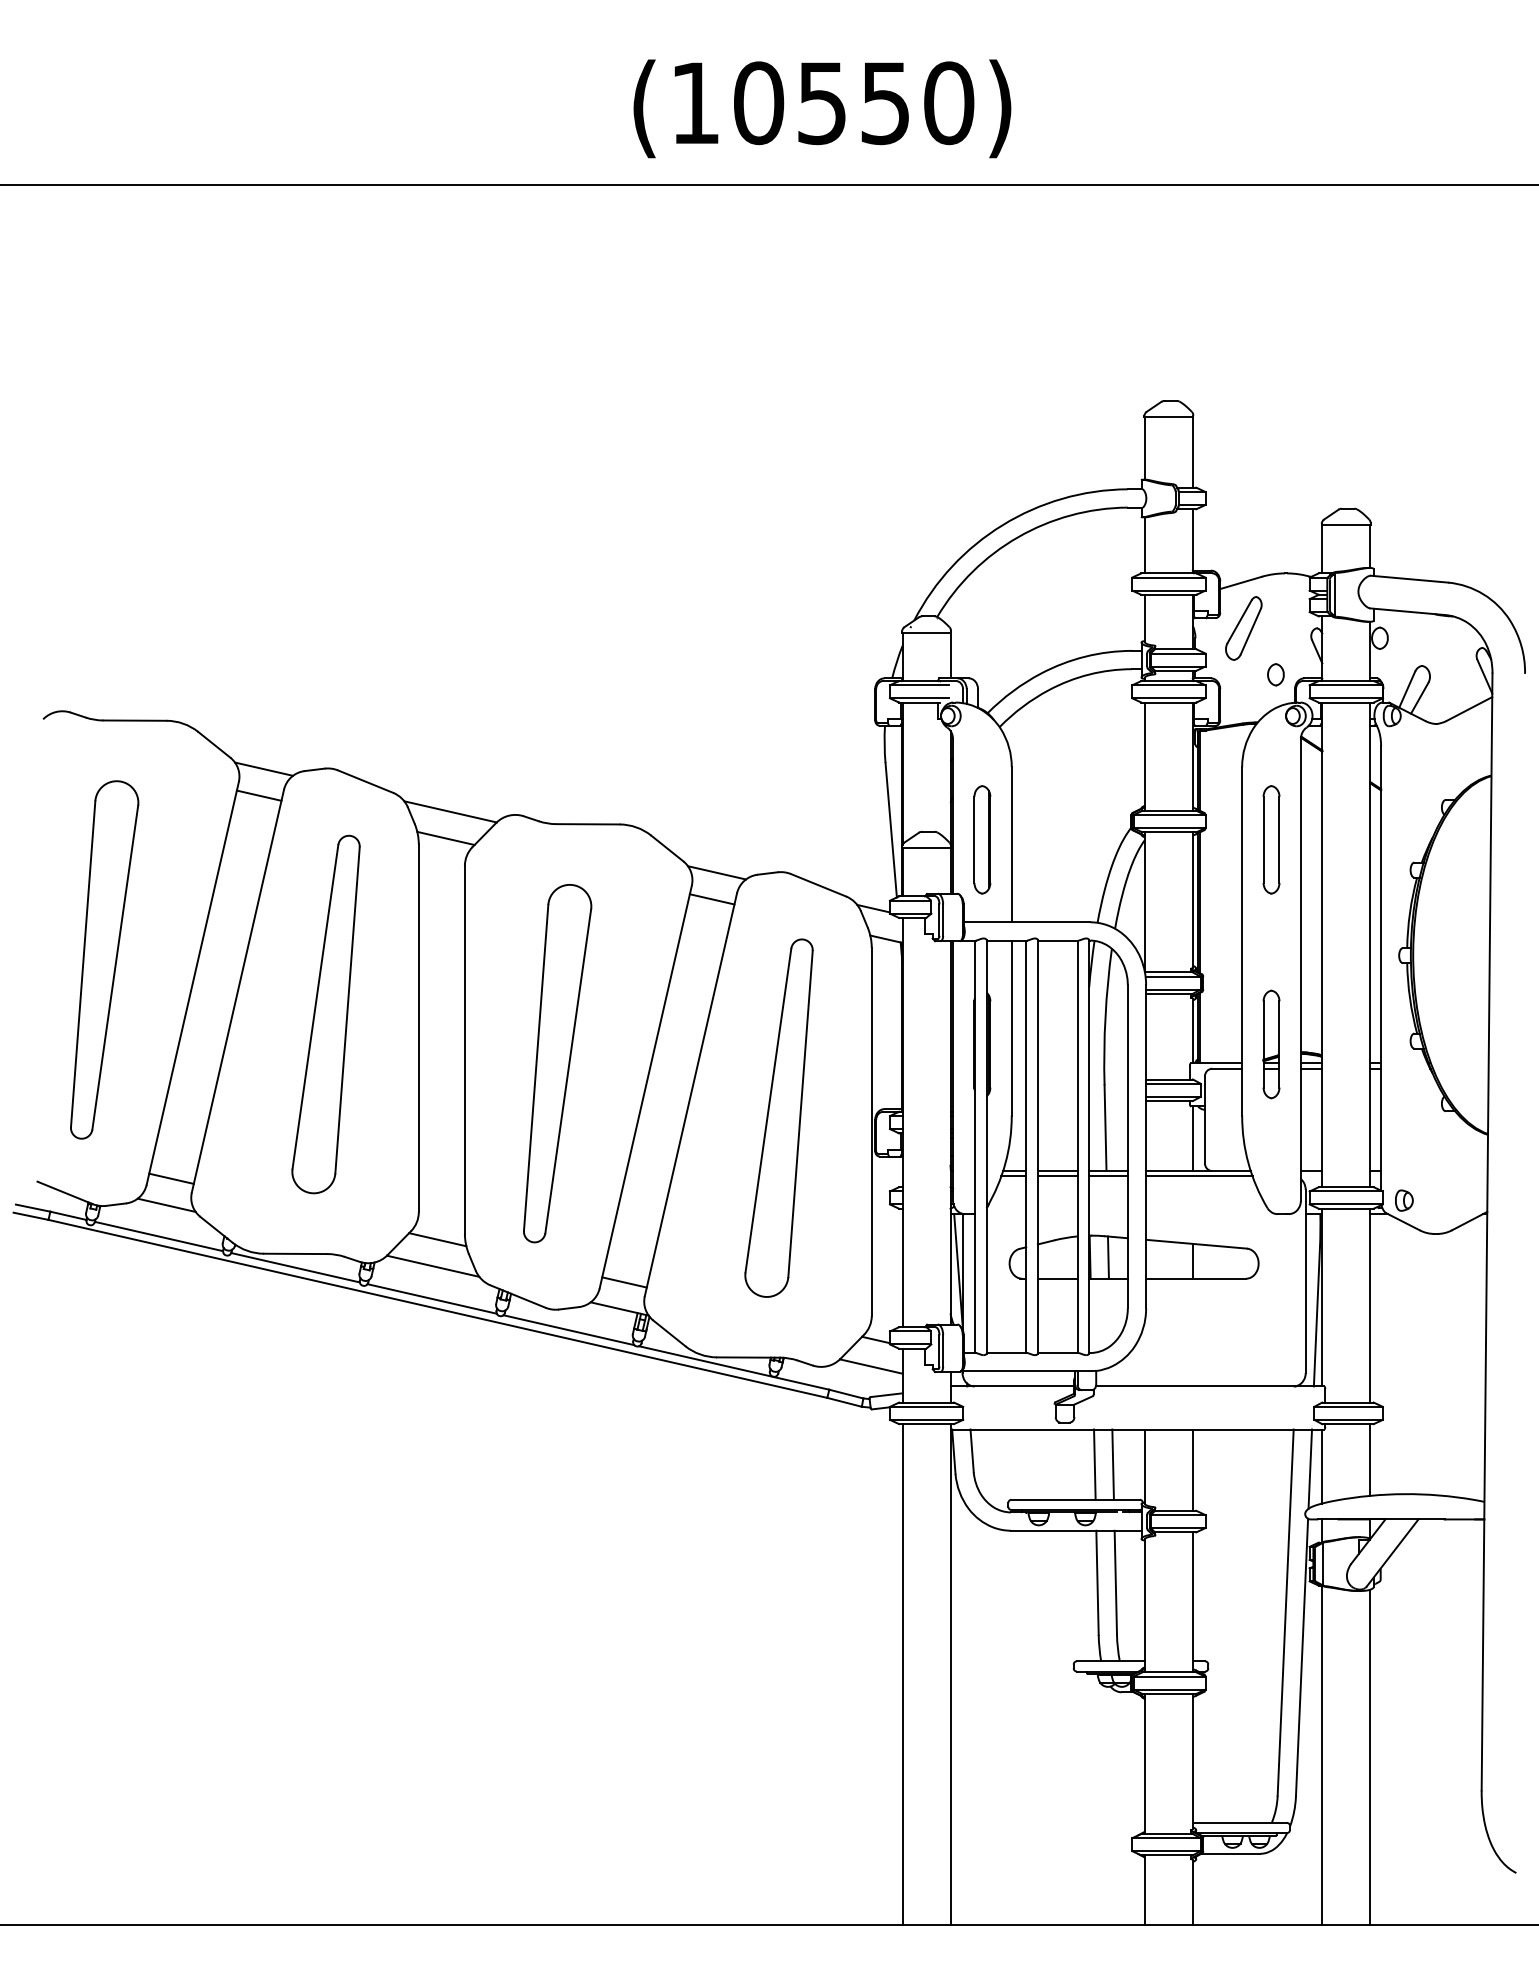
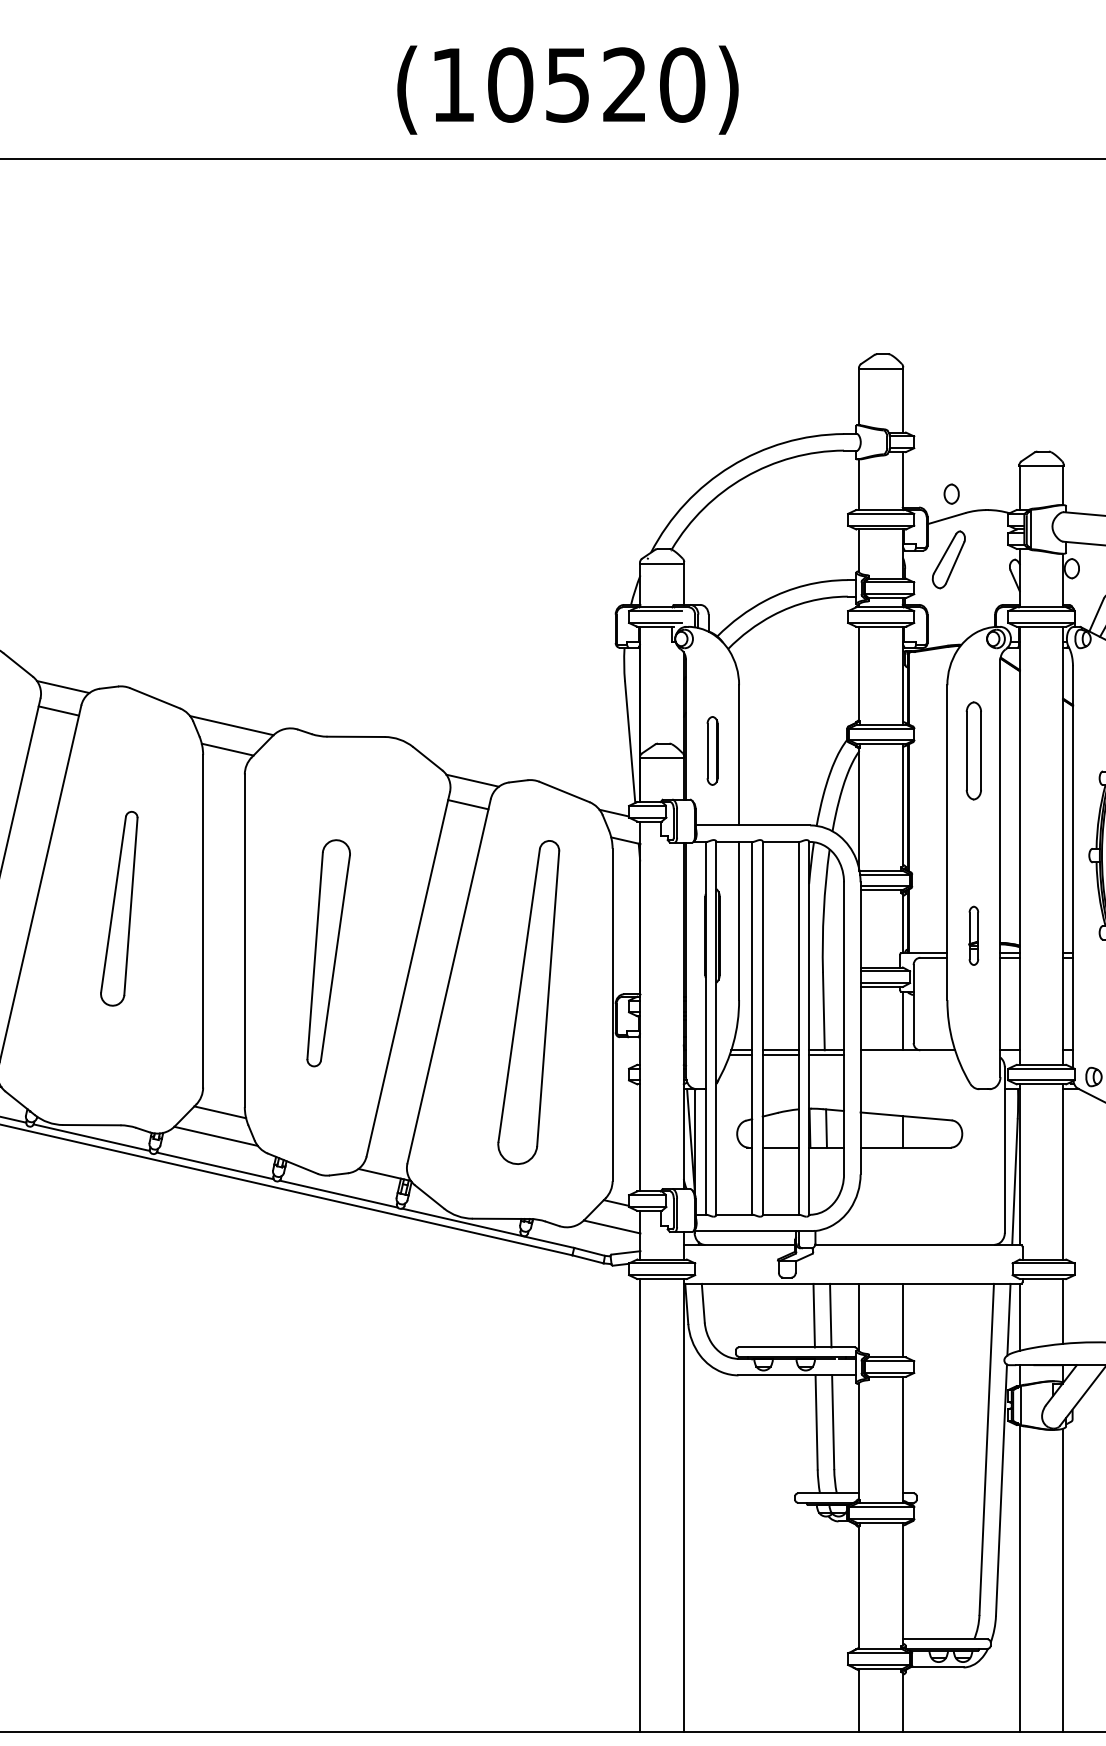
text: (884, 103) -> (624, 85), (10550) -> (10520)
part: (1275, 674) -> (951, 493), moved
part: (982, 839) -> (712, 750), size x0.7
part: (325, 1014) -> (118, 908), size x0.6
part: (1271, 1044) -> (973, 935), size x0.6
part: (557, 1063) -> (328, 953), size x0.7
line: (1199, 1176) -> (908, 1055), removed
line: (624, 1282) -> (389, 1151), removed

